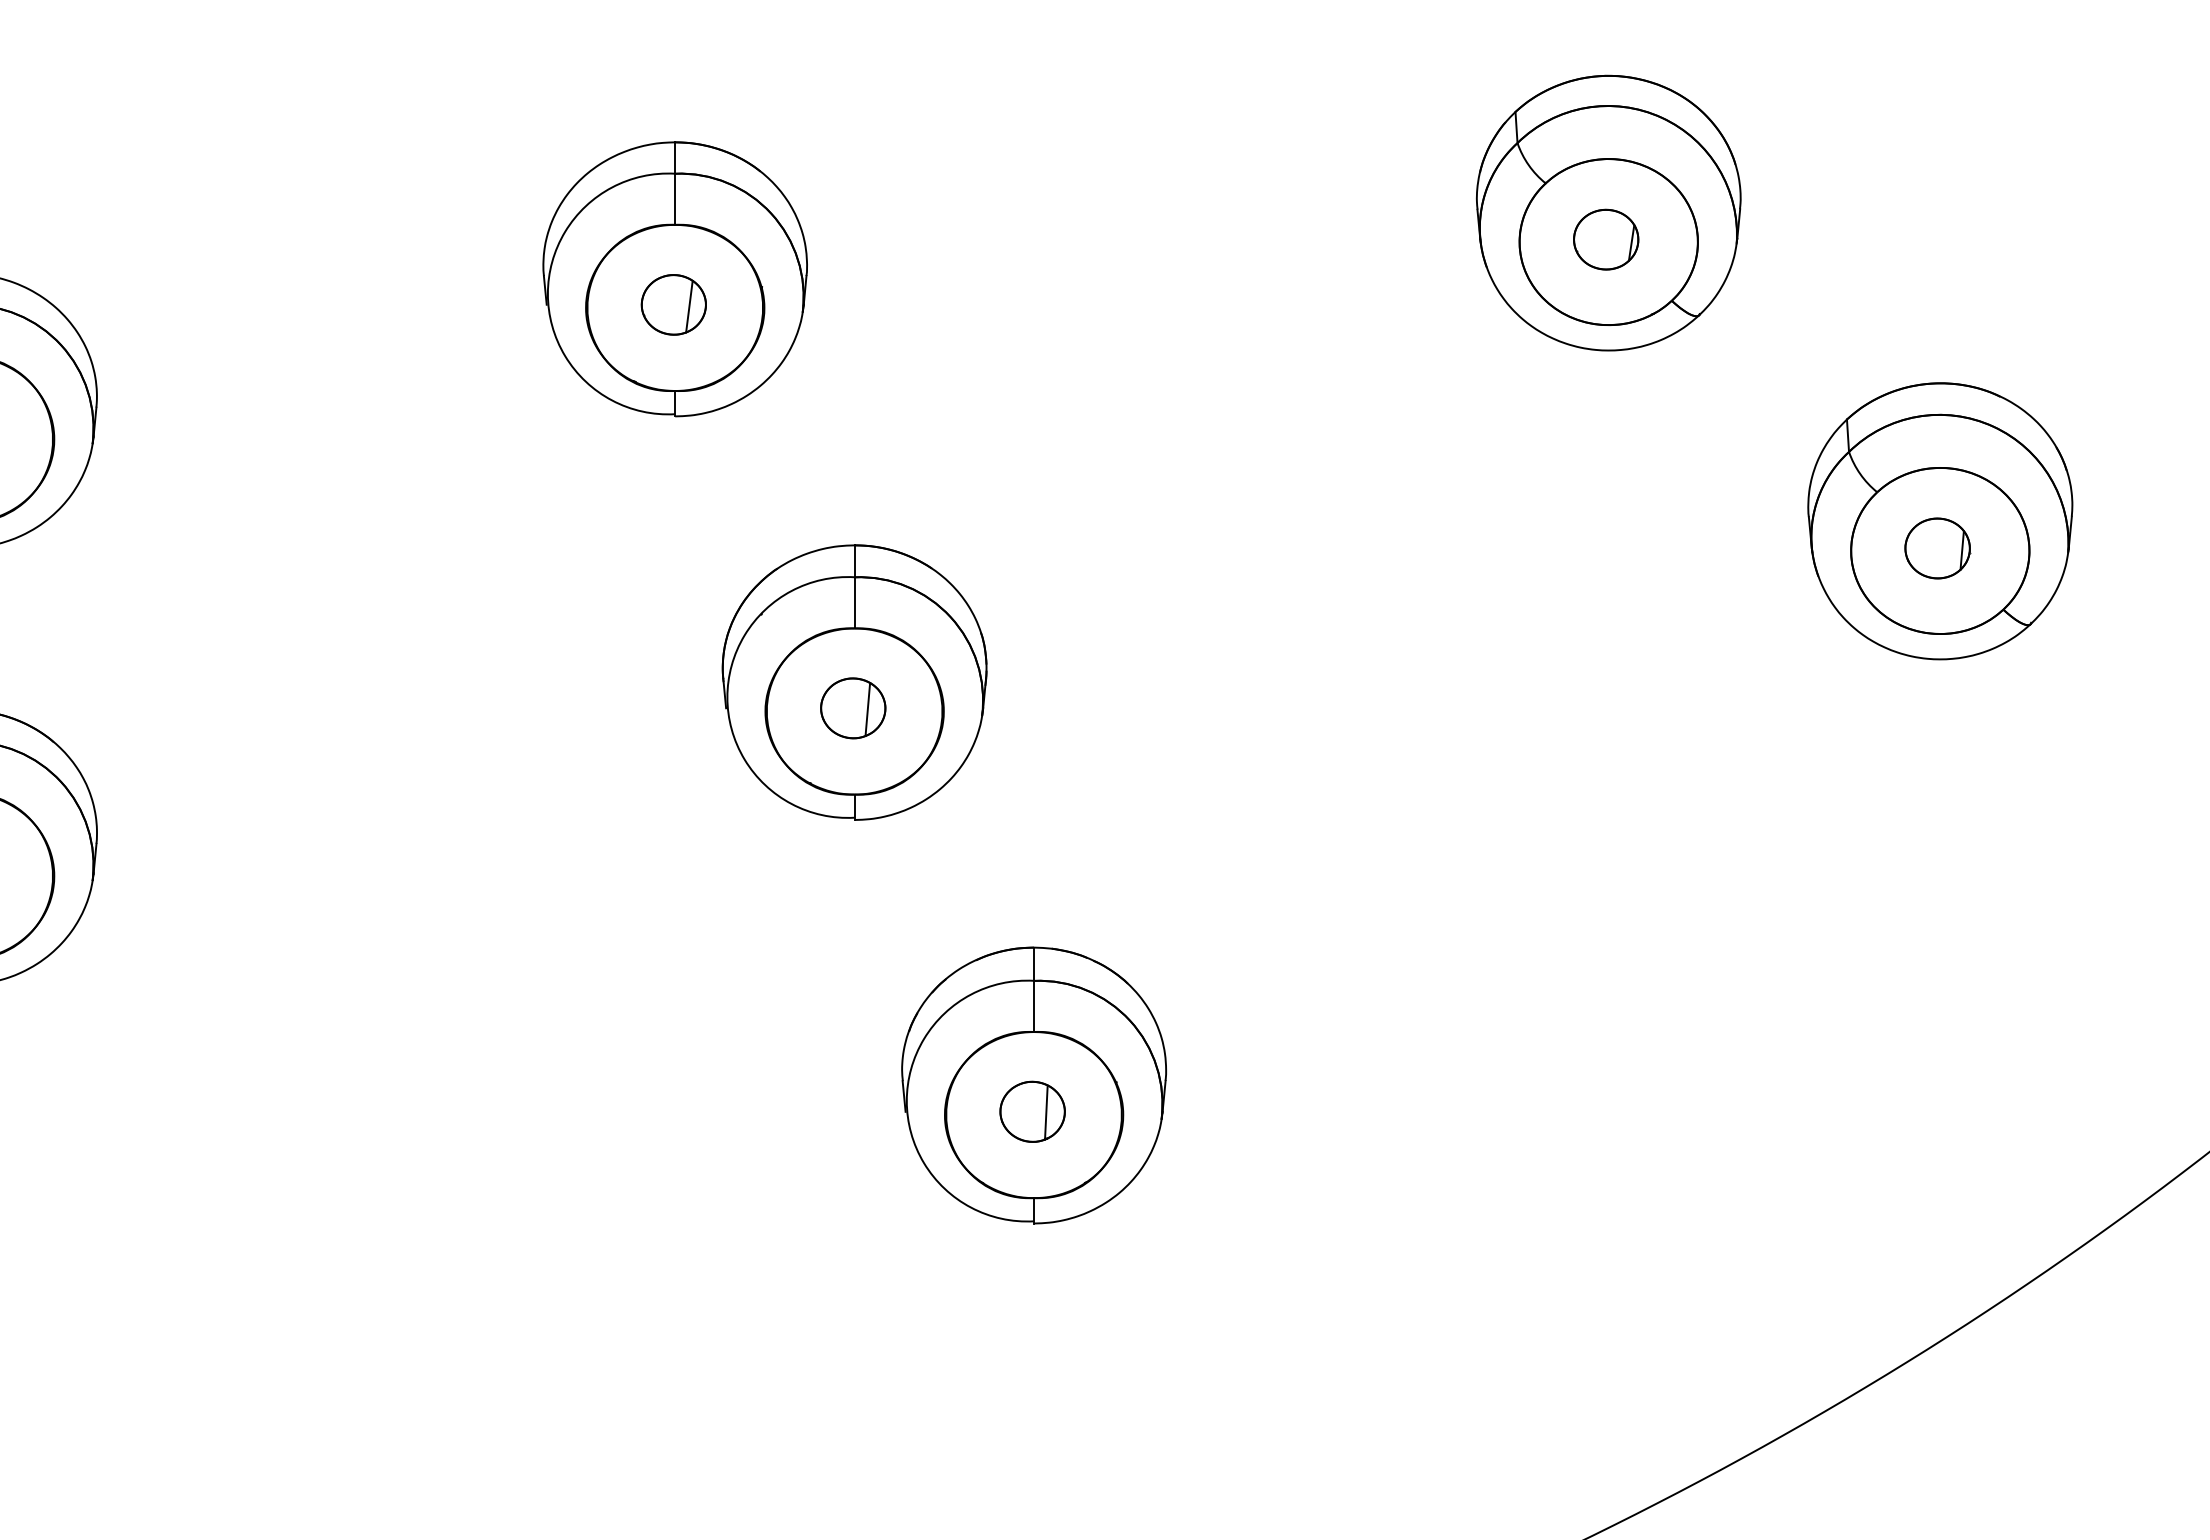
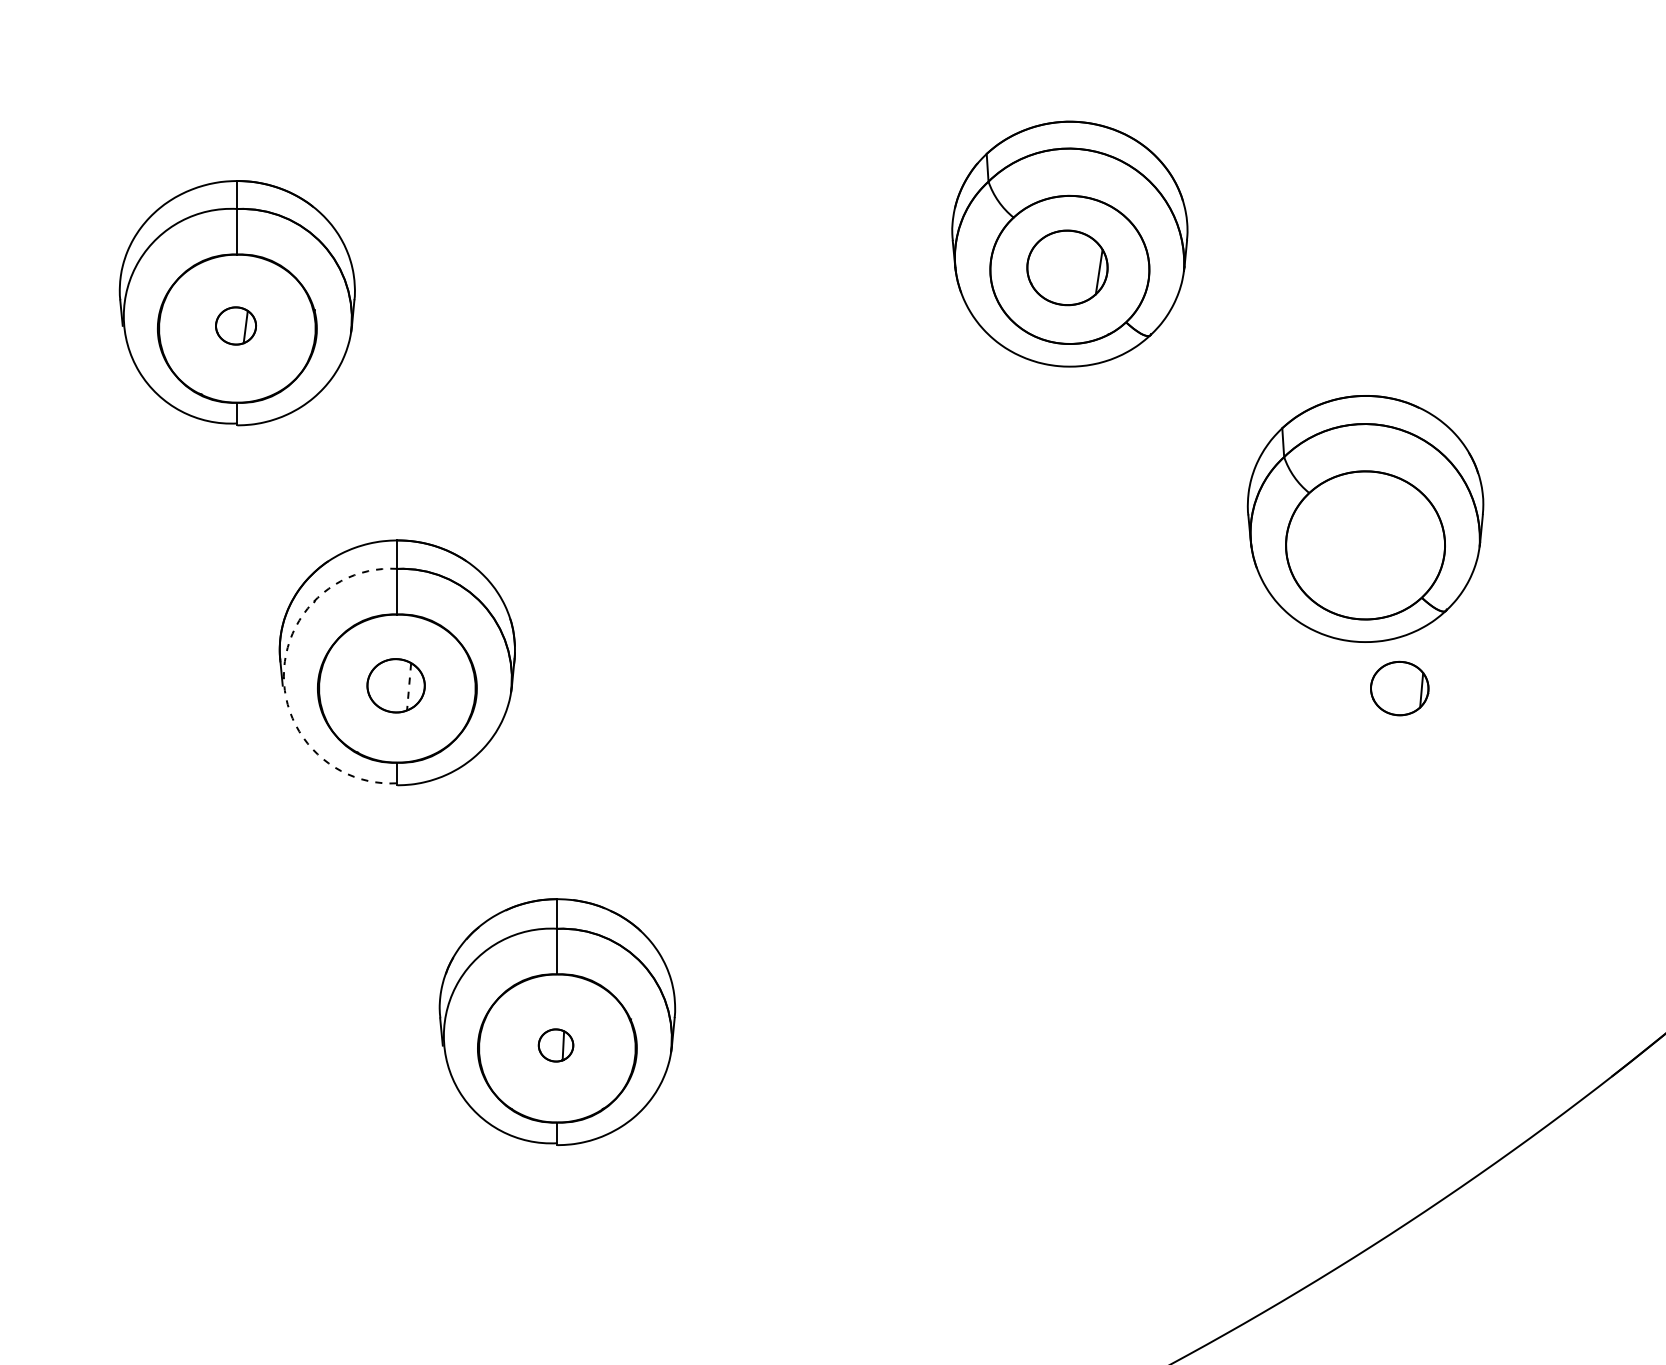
part: (1606, 239) -> (1067, 267), size x1.4
part: (673, 304) -> (235, 325), size x0.7
part: (1937, 548) -> (1399, 688), moved
arc: (727, 697) -> (283, 676), solid -> dashed
line: (867, 709) -> (408, 686), solid -> dashed
part: (1032, 1111) -> (555, 1045), size x0.6

